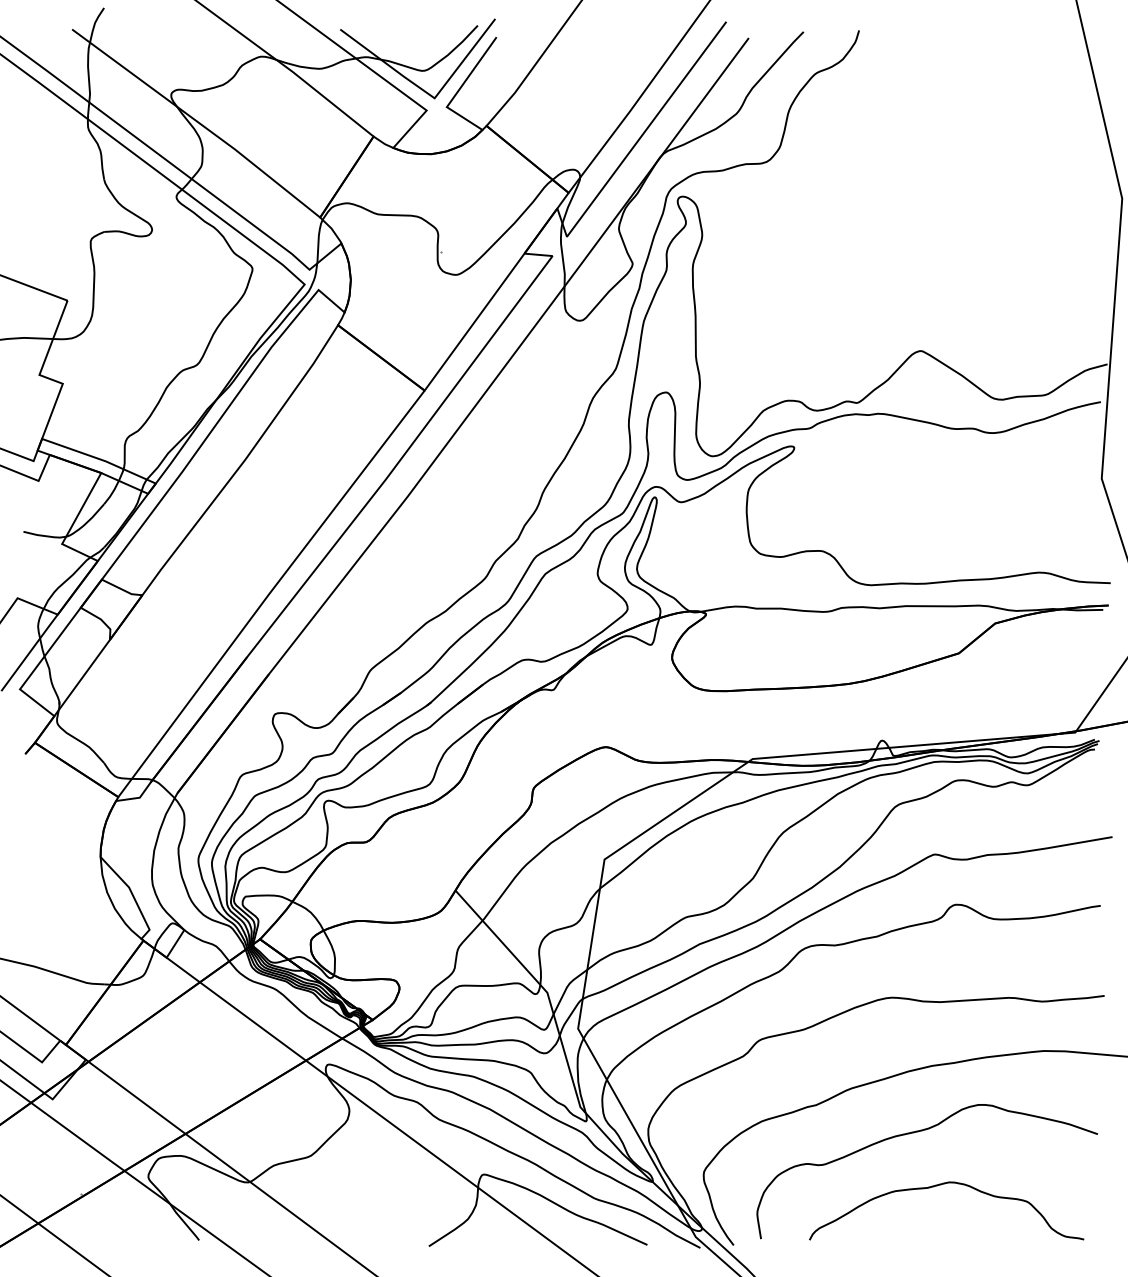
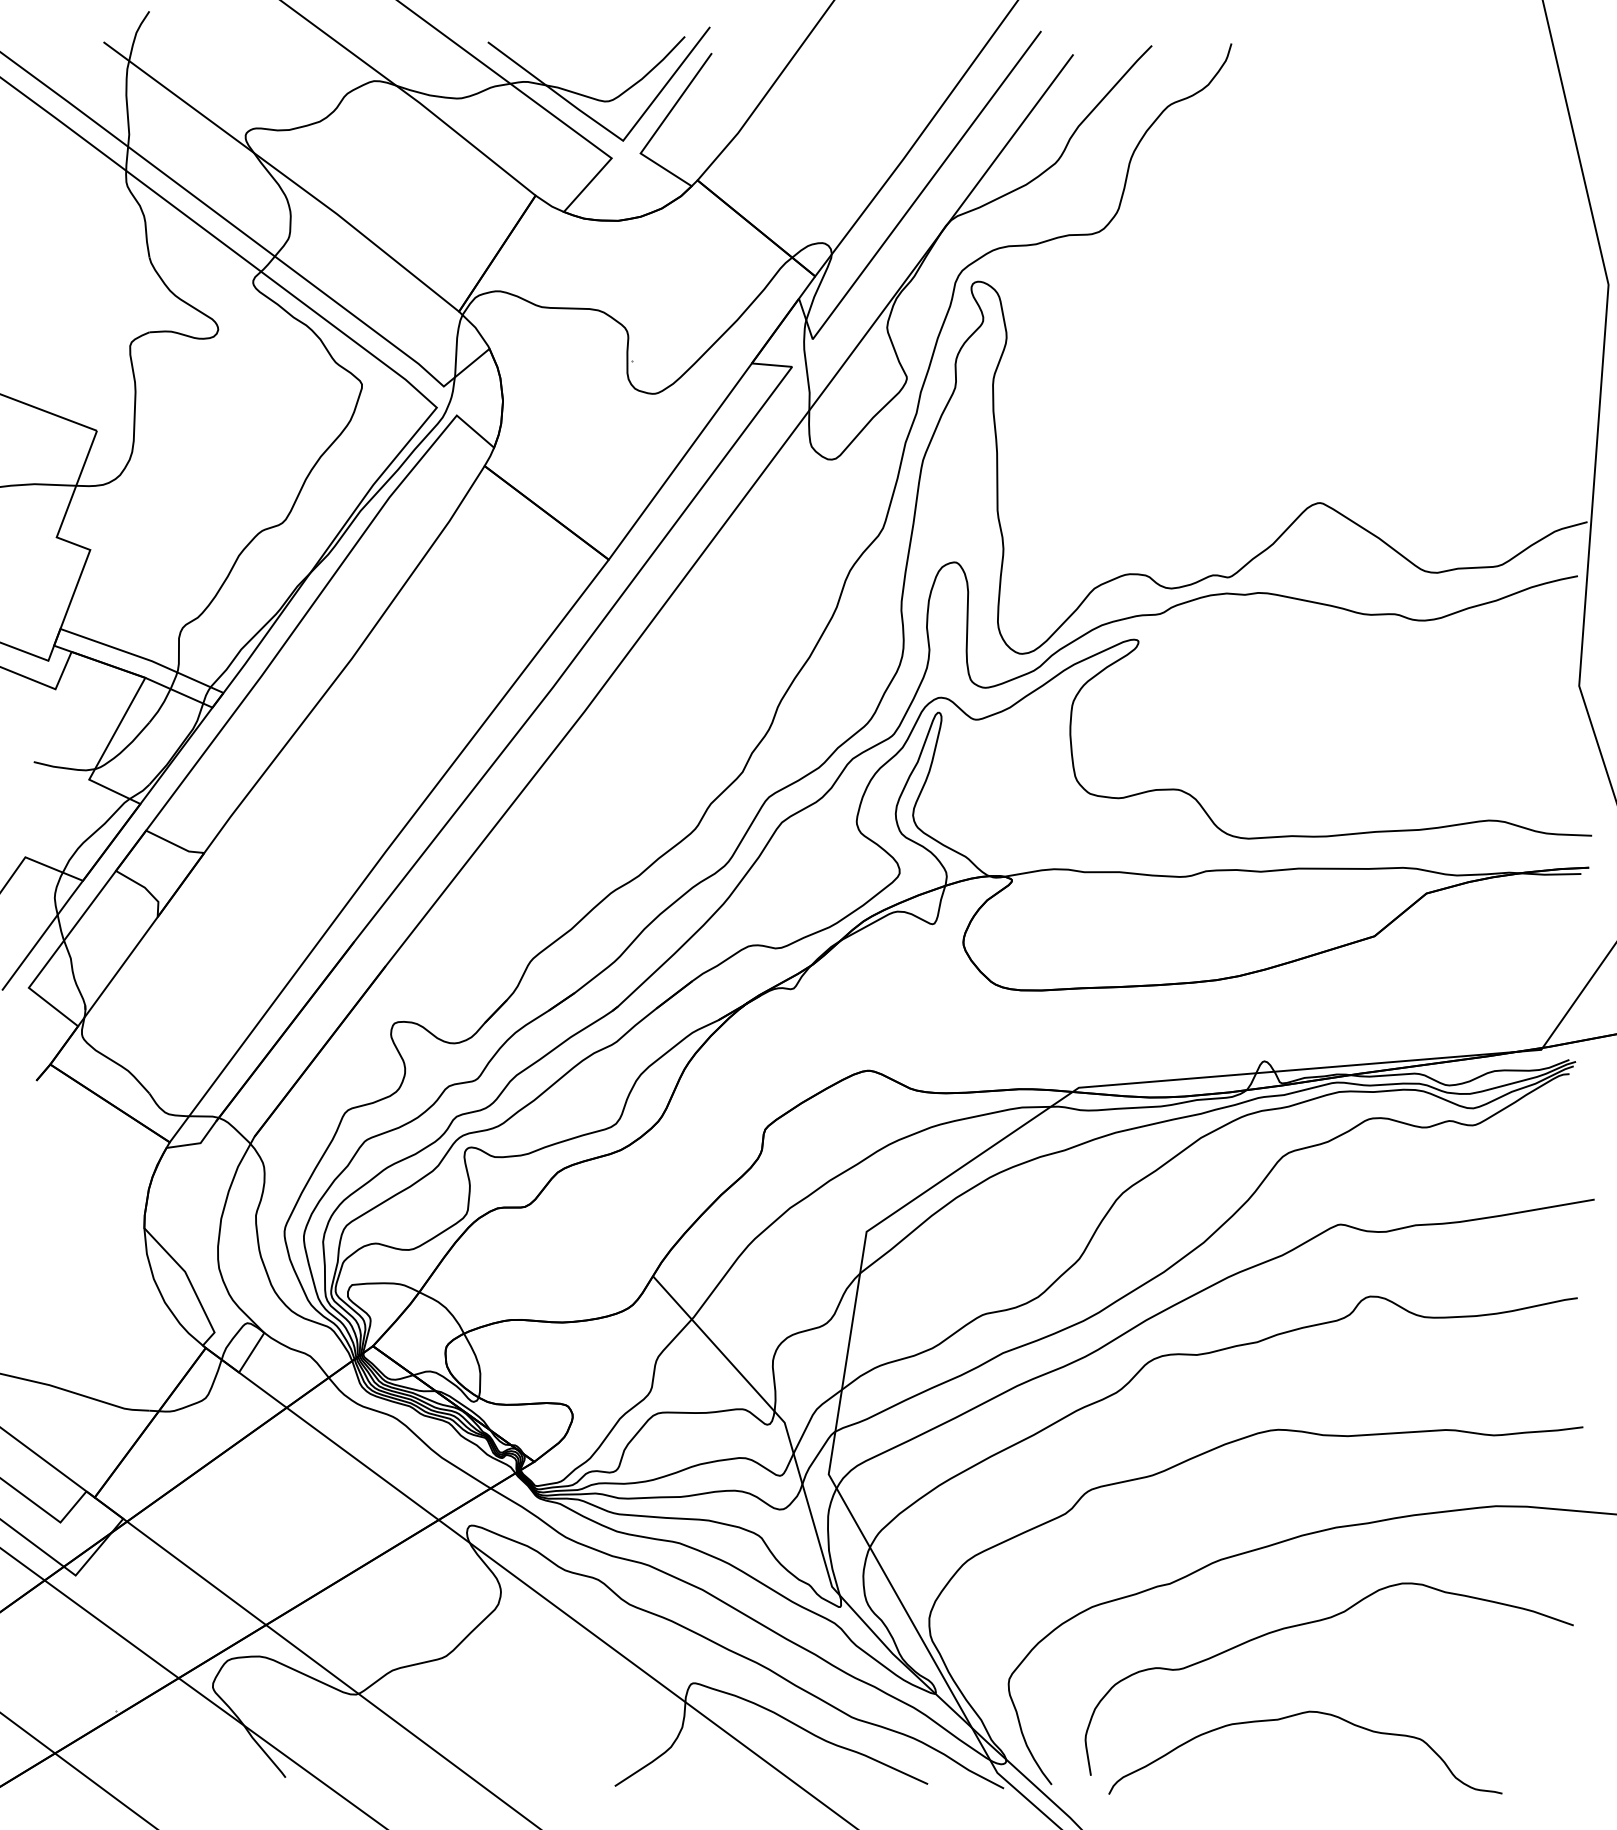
curve: (941, 1185) -> (1297, 1716), moved

